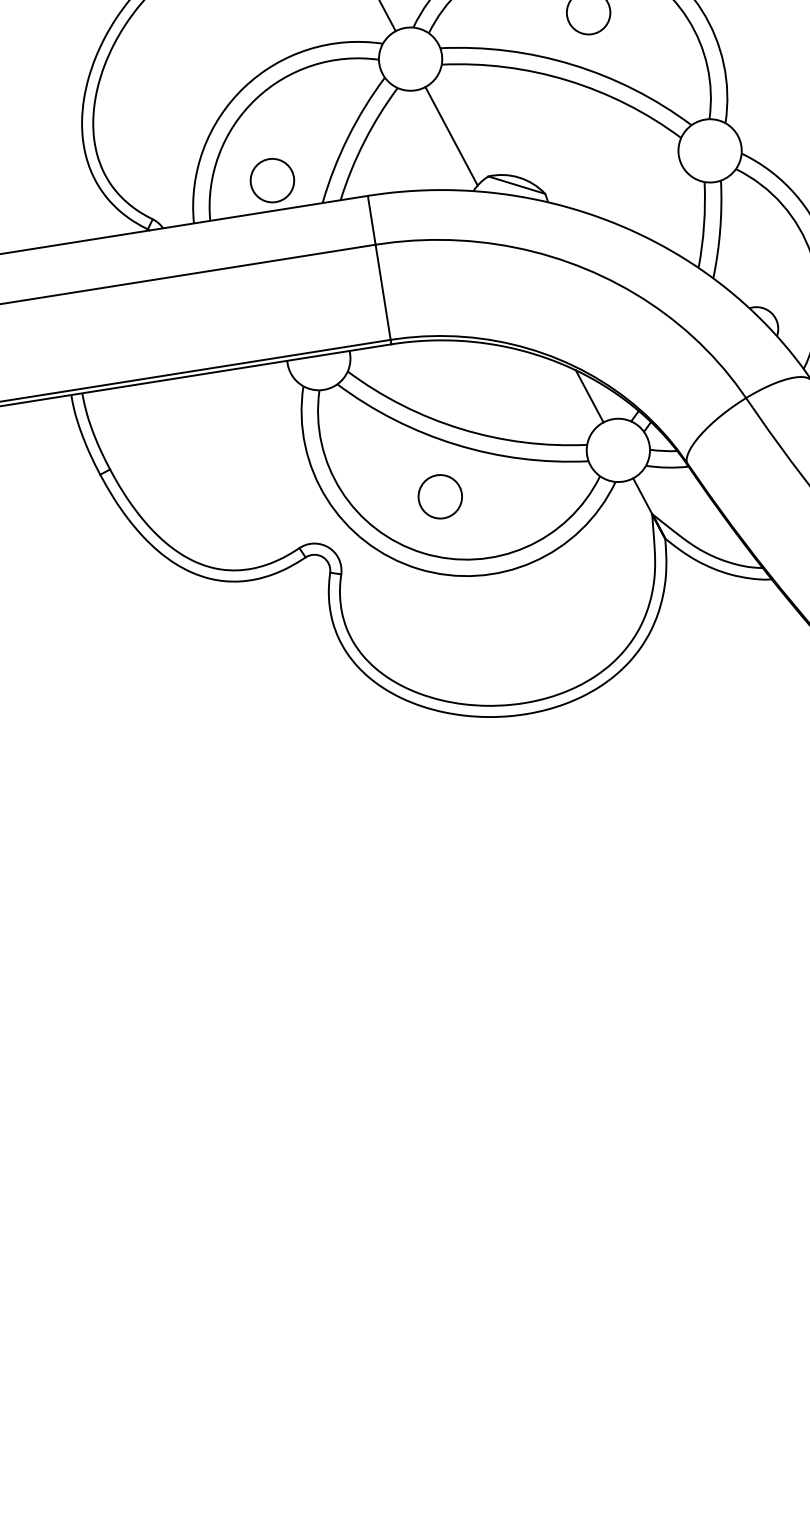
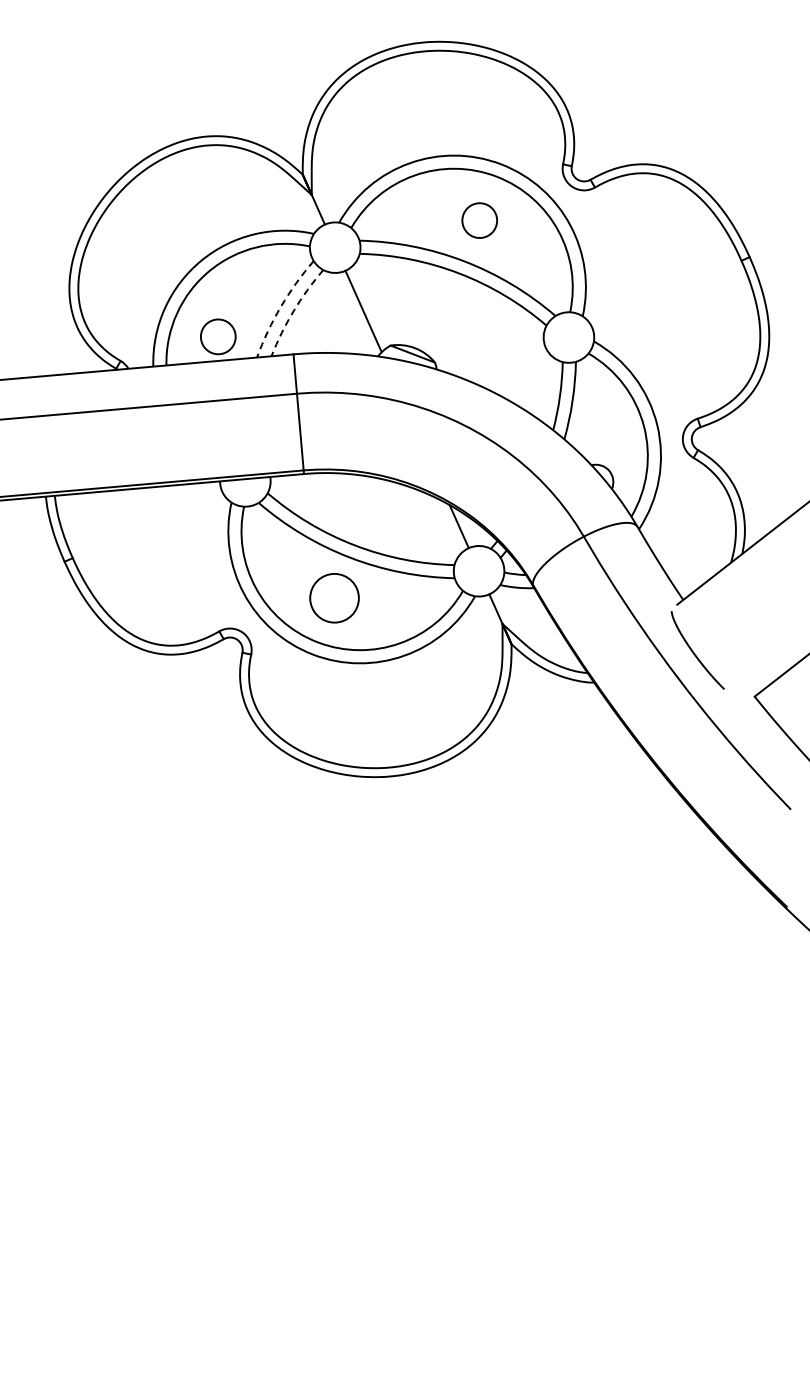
arc: (348, 137) -> (281, 306), solid -> dashed
arc: (363, 141) -> (293, 310), solid -> dashed
circle: (440, 497) -> (334, 598), size x1.4

